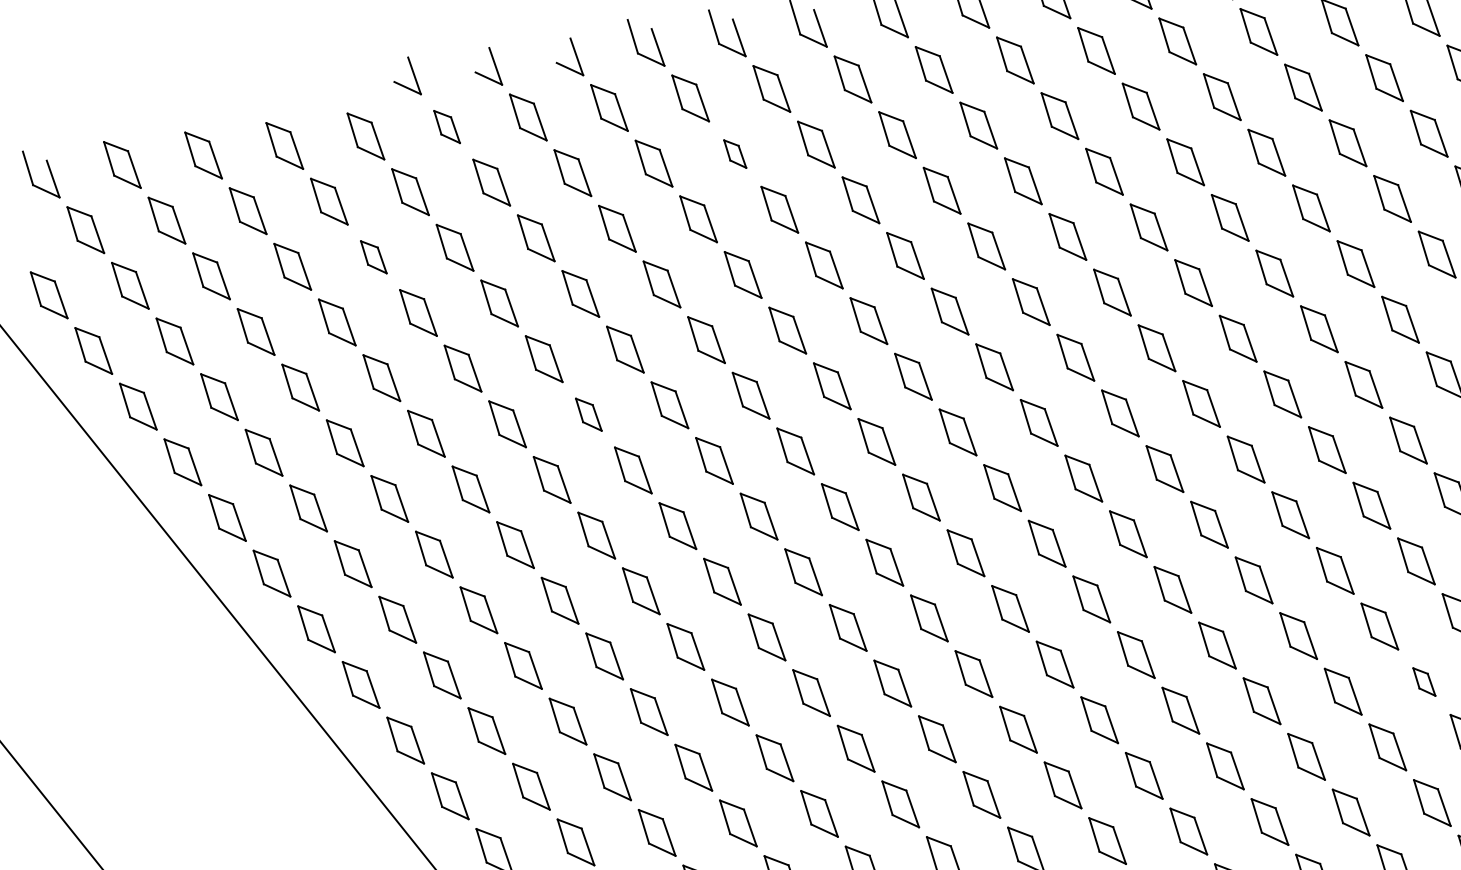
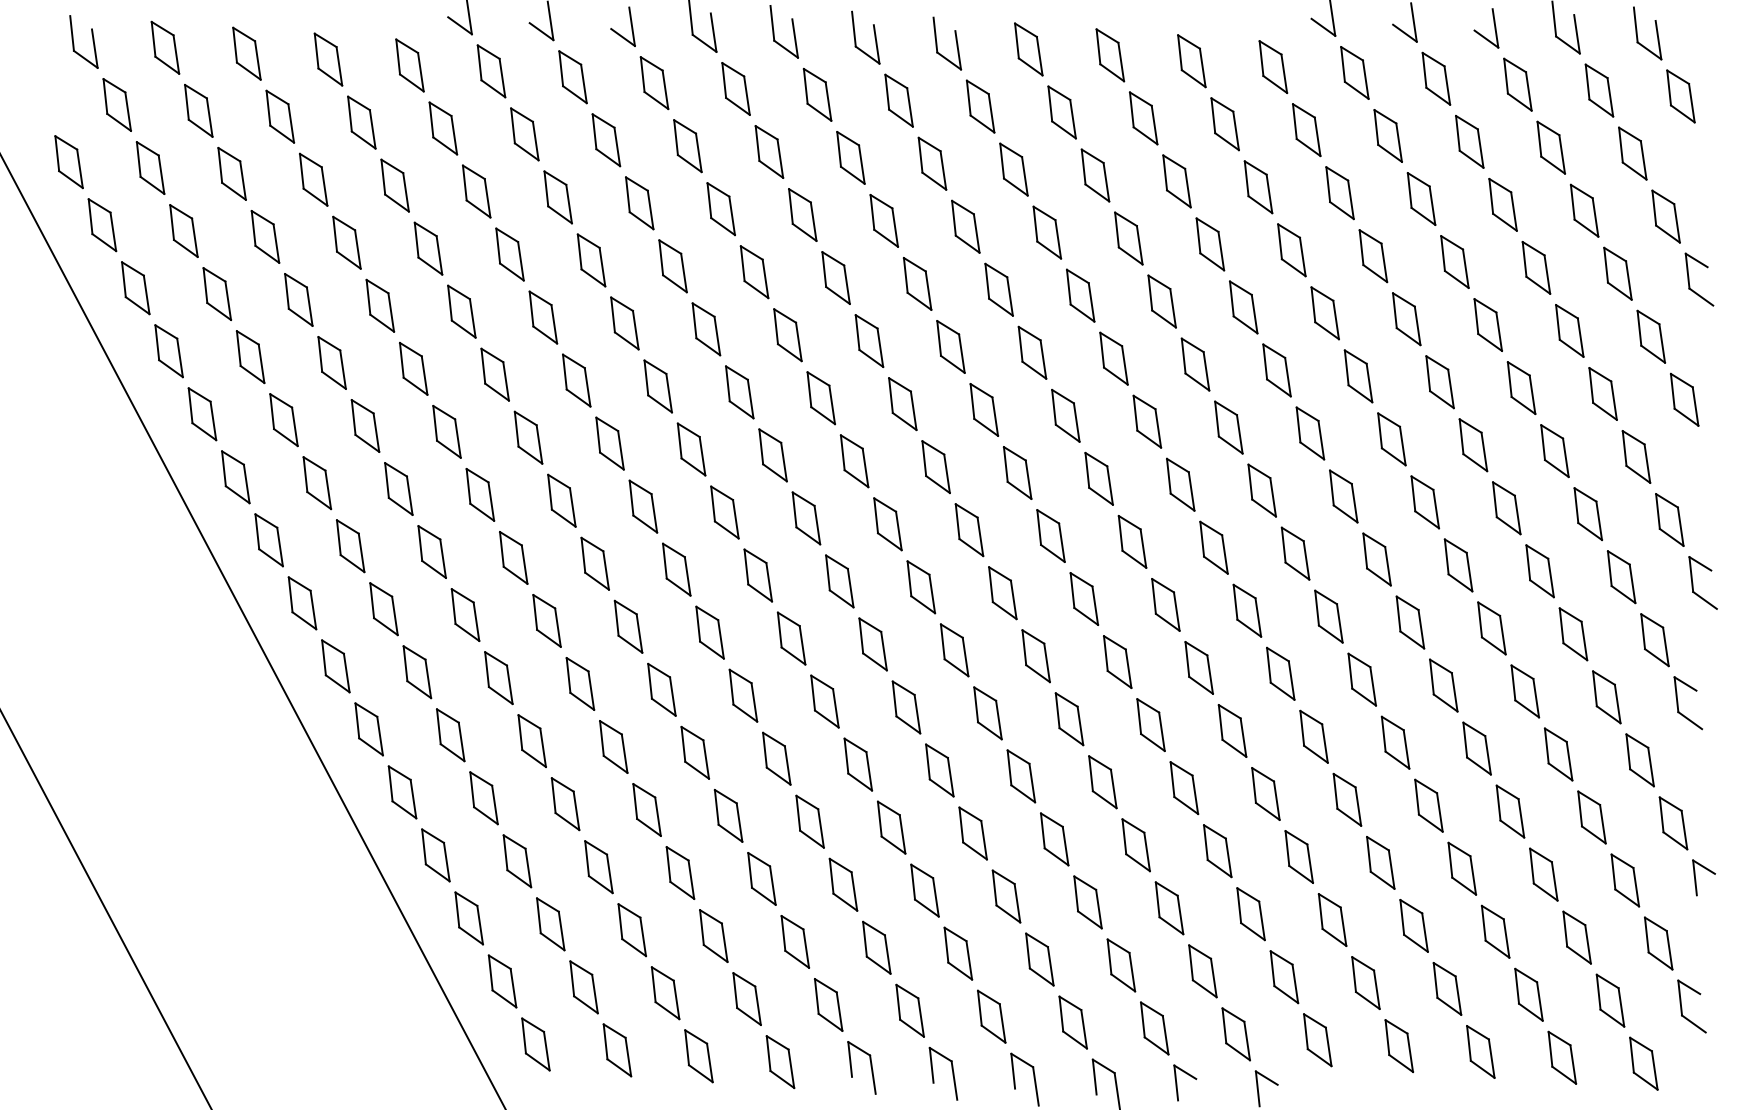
part: (447, 127) -> (491, 71), size x1.43
part: (735, 153) -> (769, 151), size x1.67
part: (373, 257) -> (394, 185), size x1.43
part: (588, 414) -> (576, 380), size x1.43
part: (1424, 681) -> (1347, 799), size x1.67

